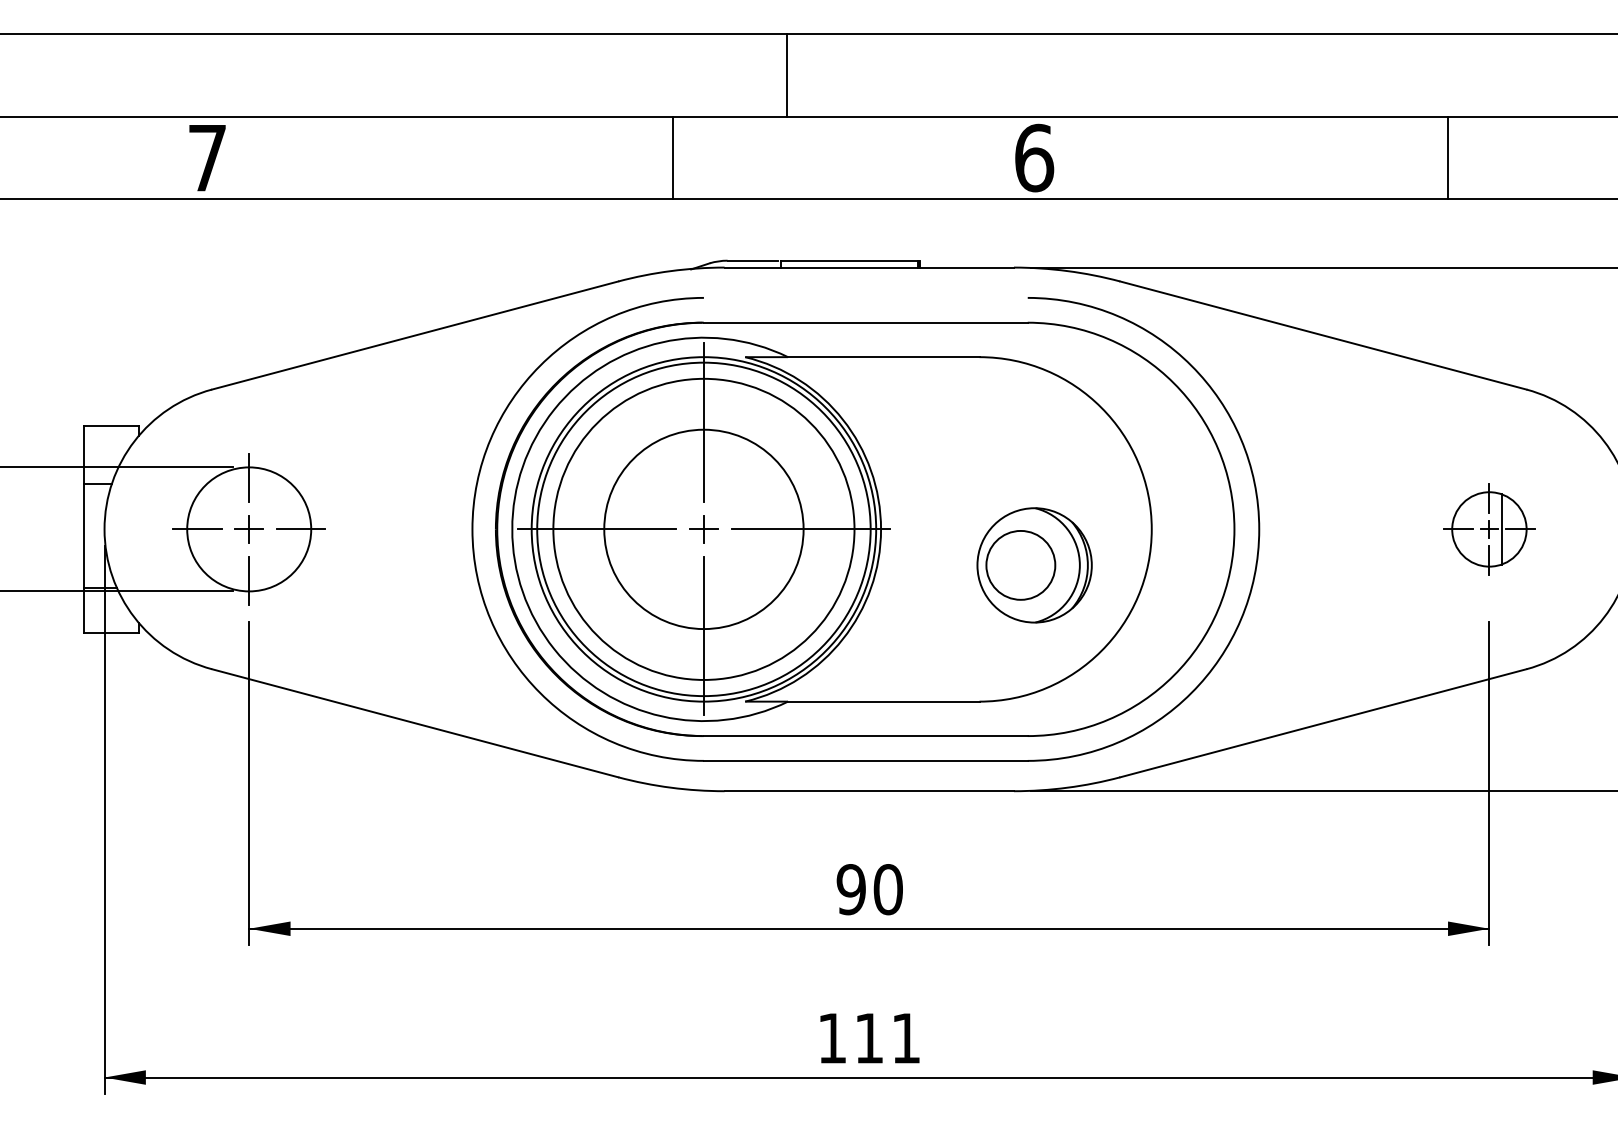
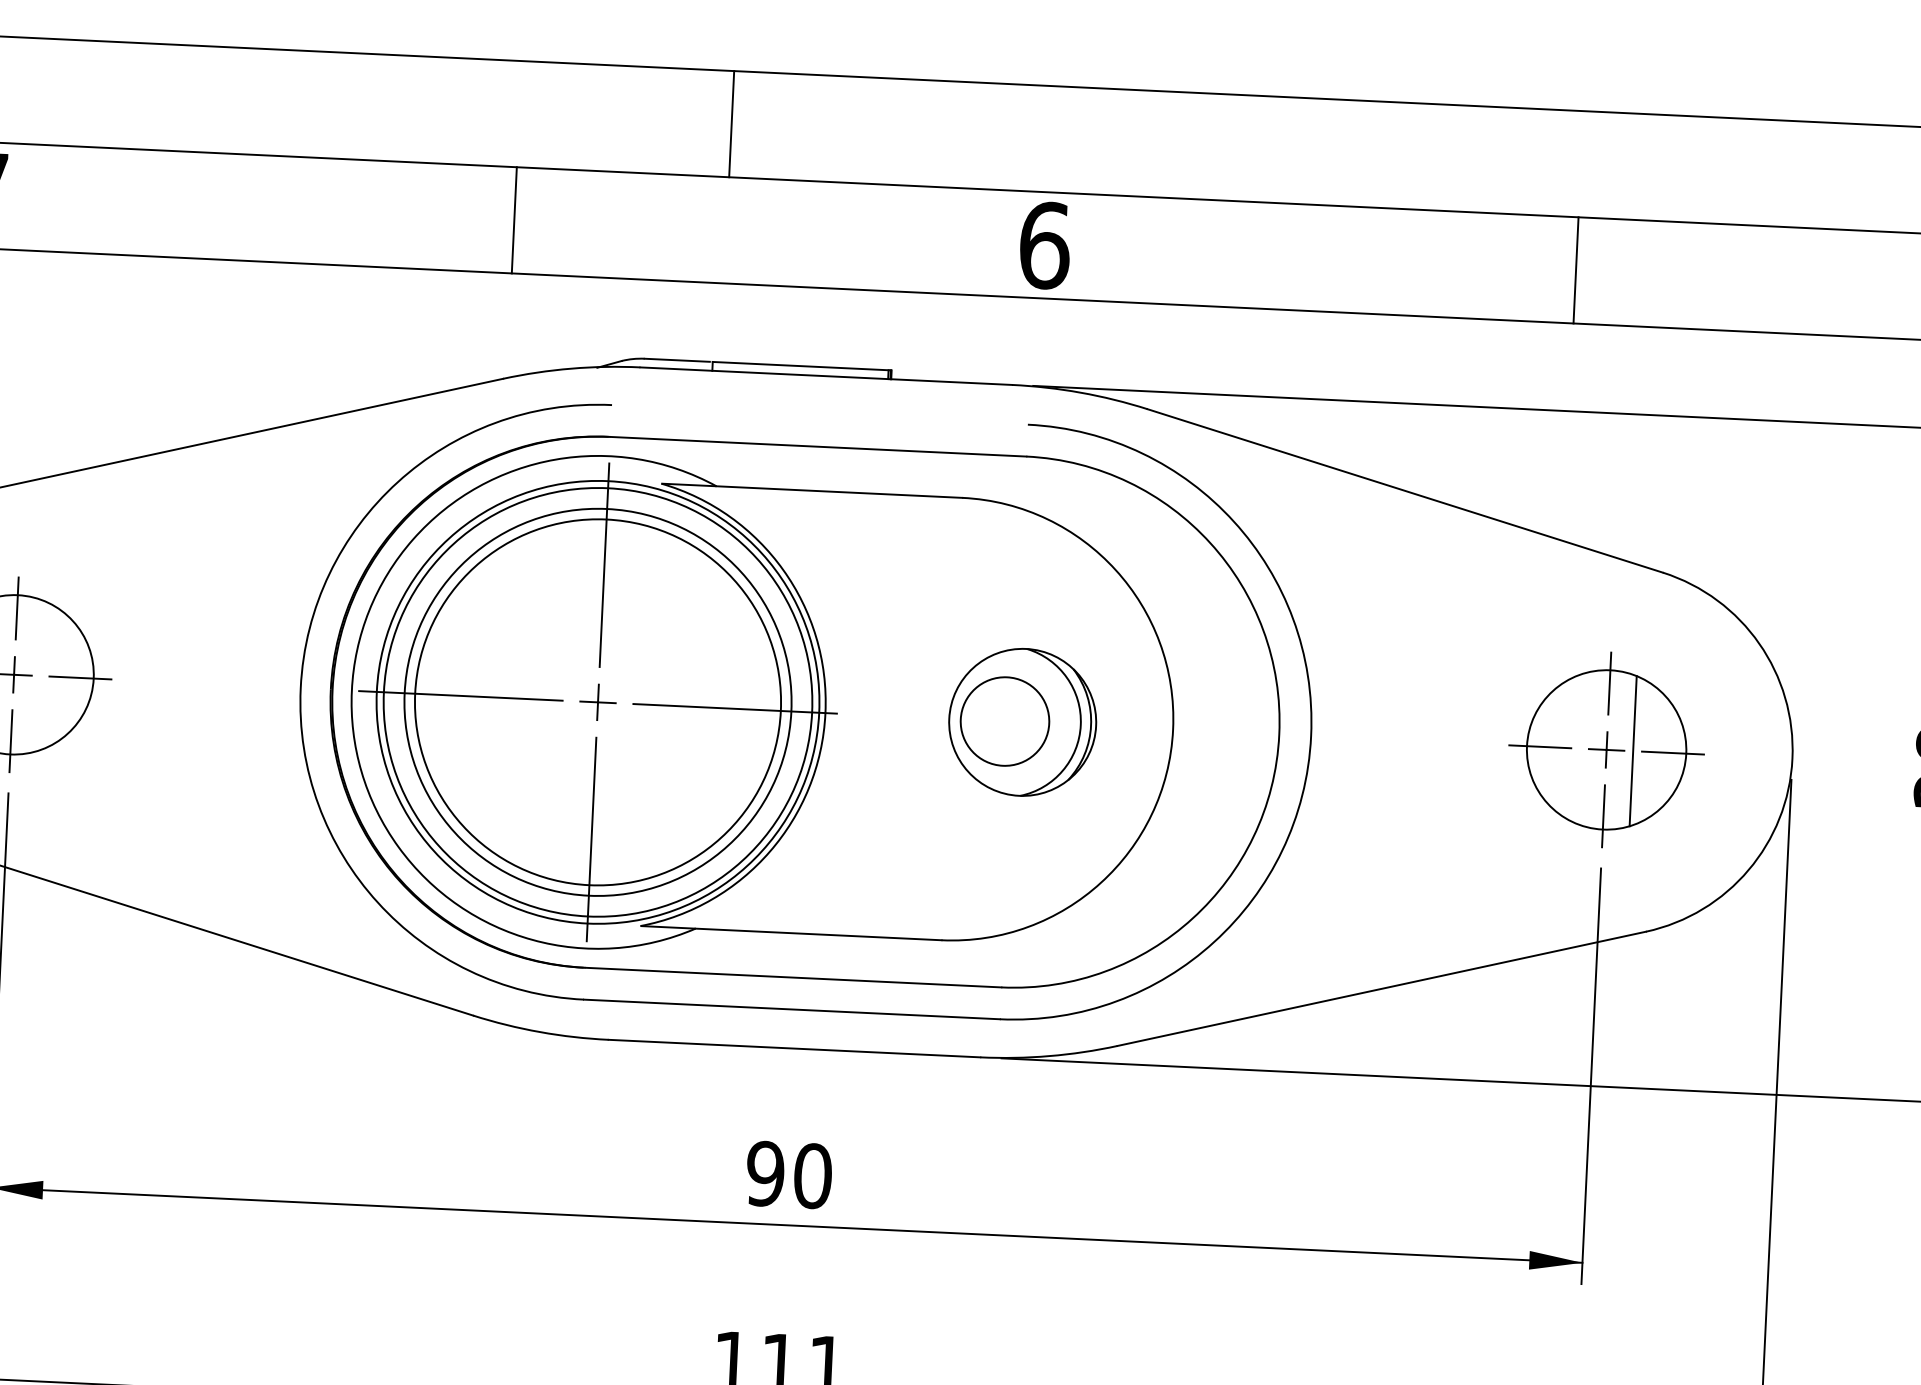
line: (673, 157) -> (514, 219), moved
circle: (703, 529) -> (597, 702), size x1.43
part: (1489, 529) -> (1606, 750), size x1.67
part: (1034, 565) -> (1022, 722), moved

